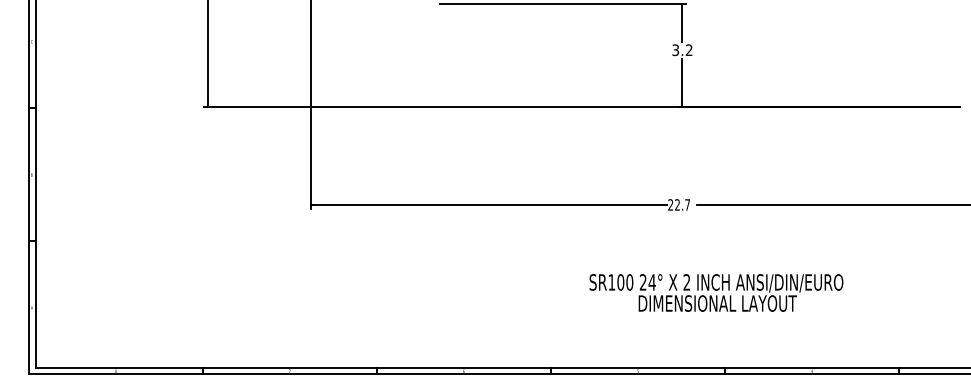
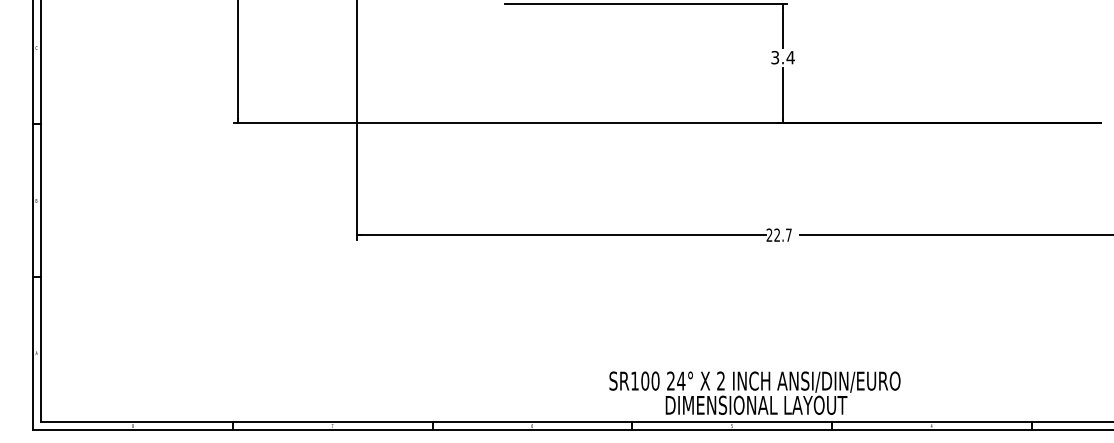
text: (689, 50) -> (790, 57), 3.2 -> 3.4
text: (716, 292) -> (754, 392), moved

